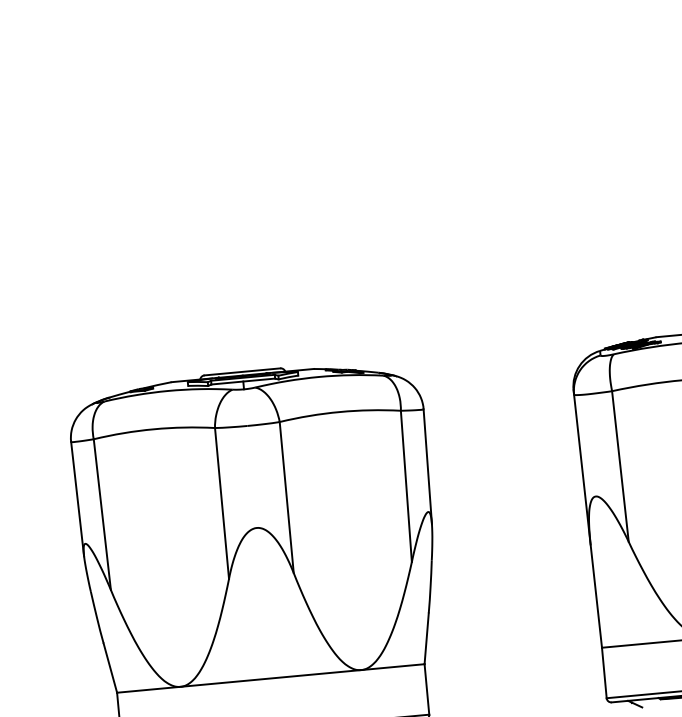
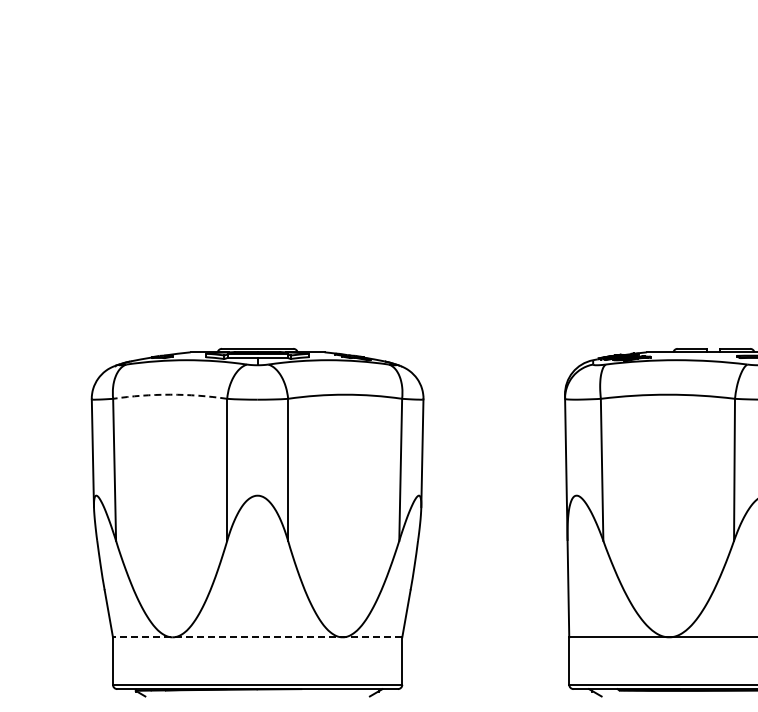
arc: (154, 429) -> (170, 394), solid -> dashed
line: (270, 678) -> (257, 637), solid -> dashed

